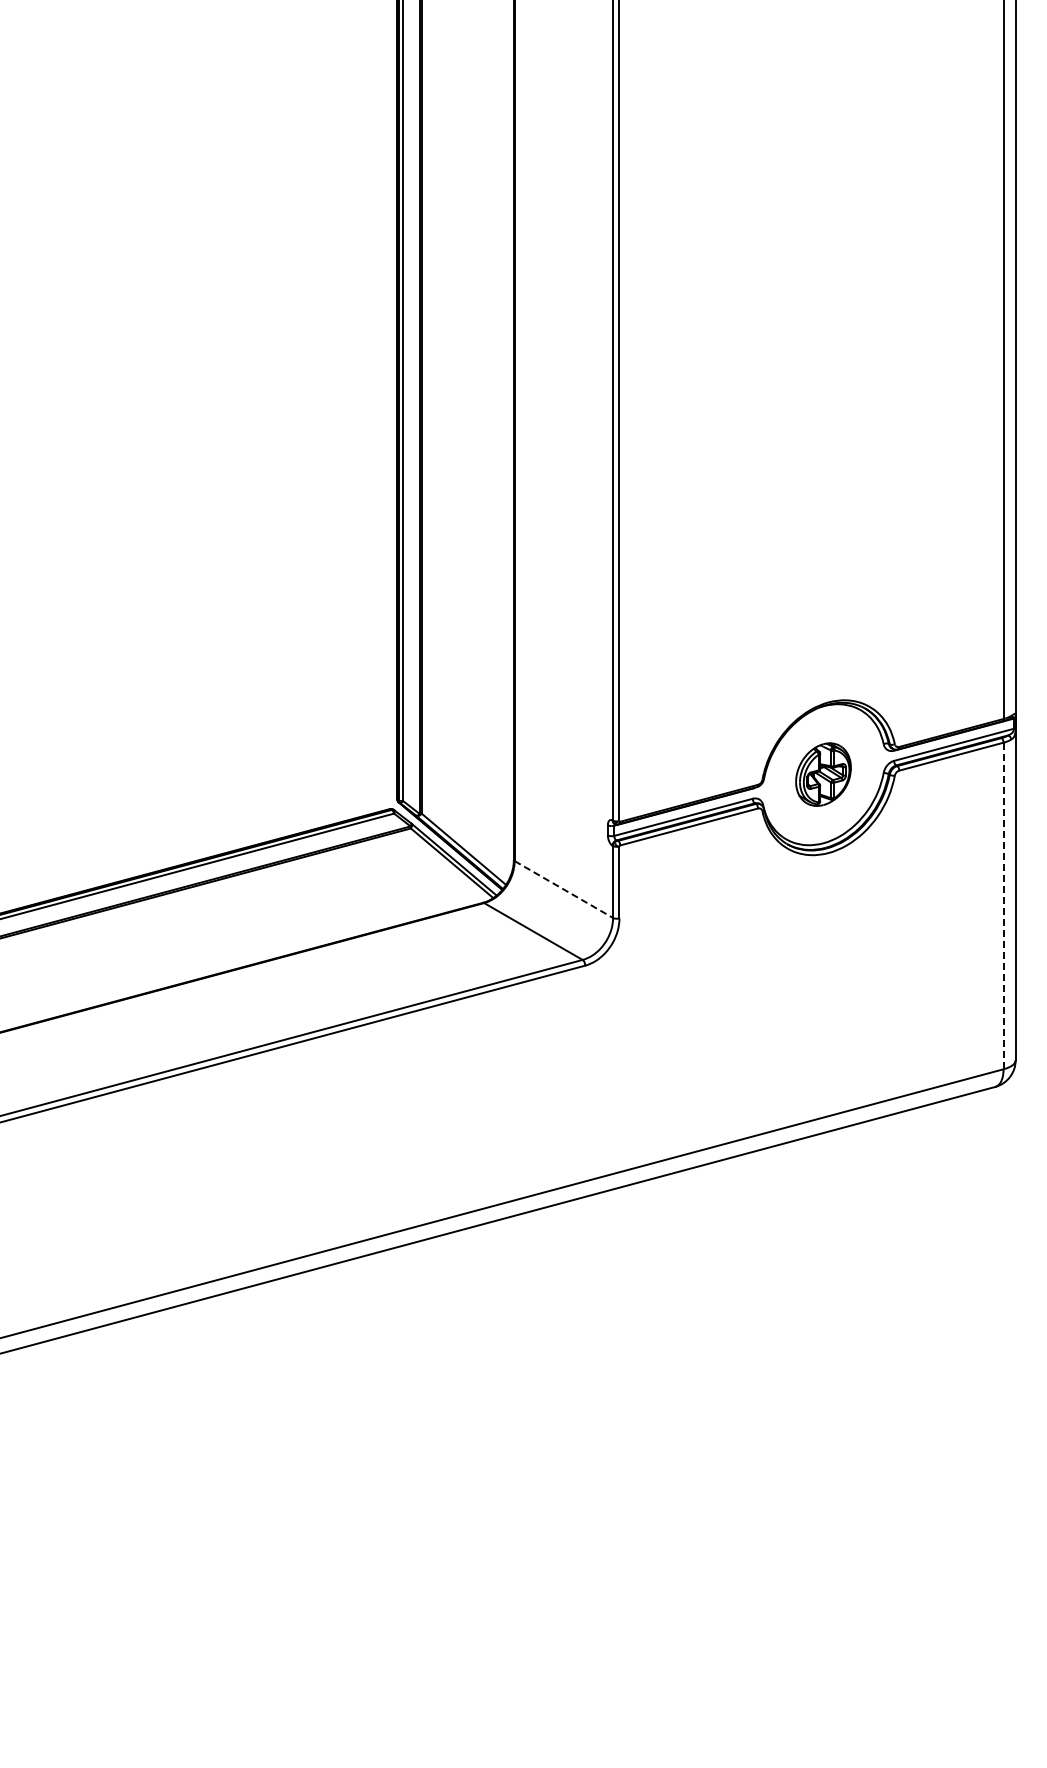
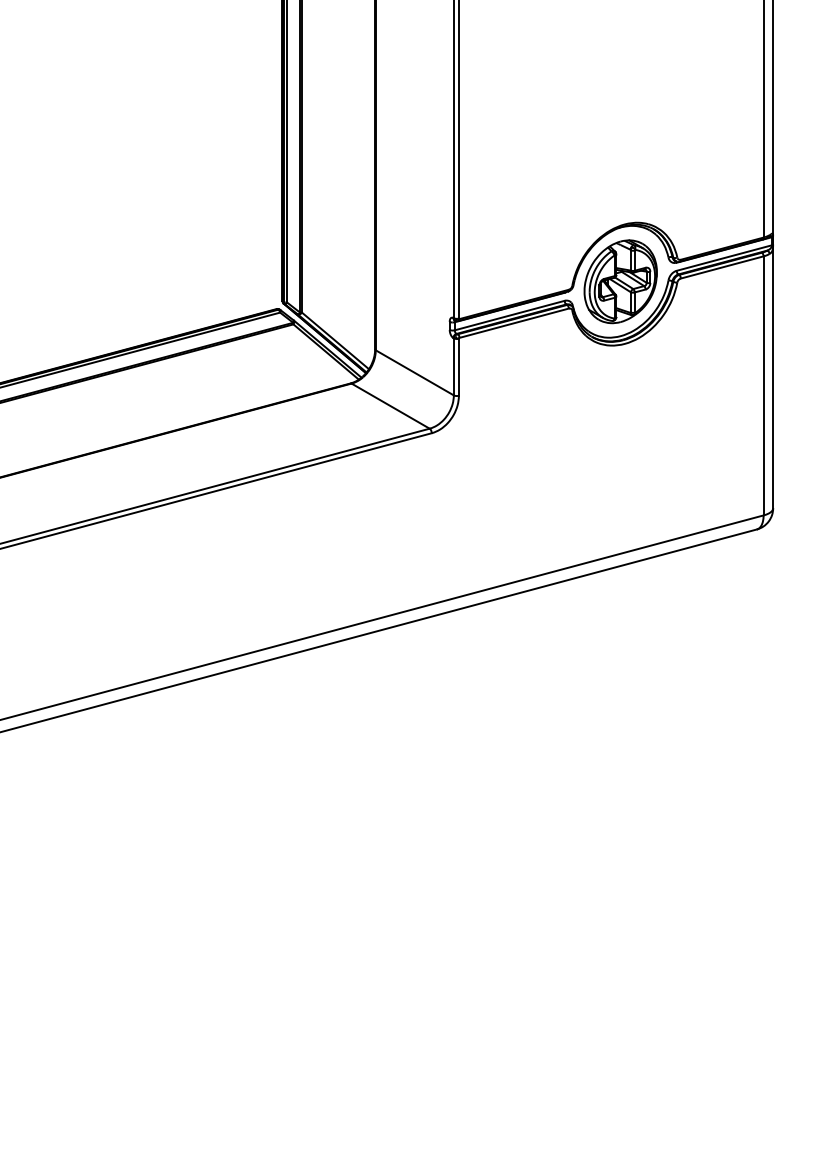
part: (823, 774) -> (620, 281), size x1.67
line: (563, 889) -> (414, 372), dashed -> solid
line: (1003, 905) -> (763, 385), dashed -> solid

